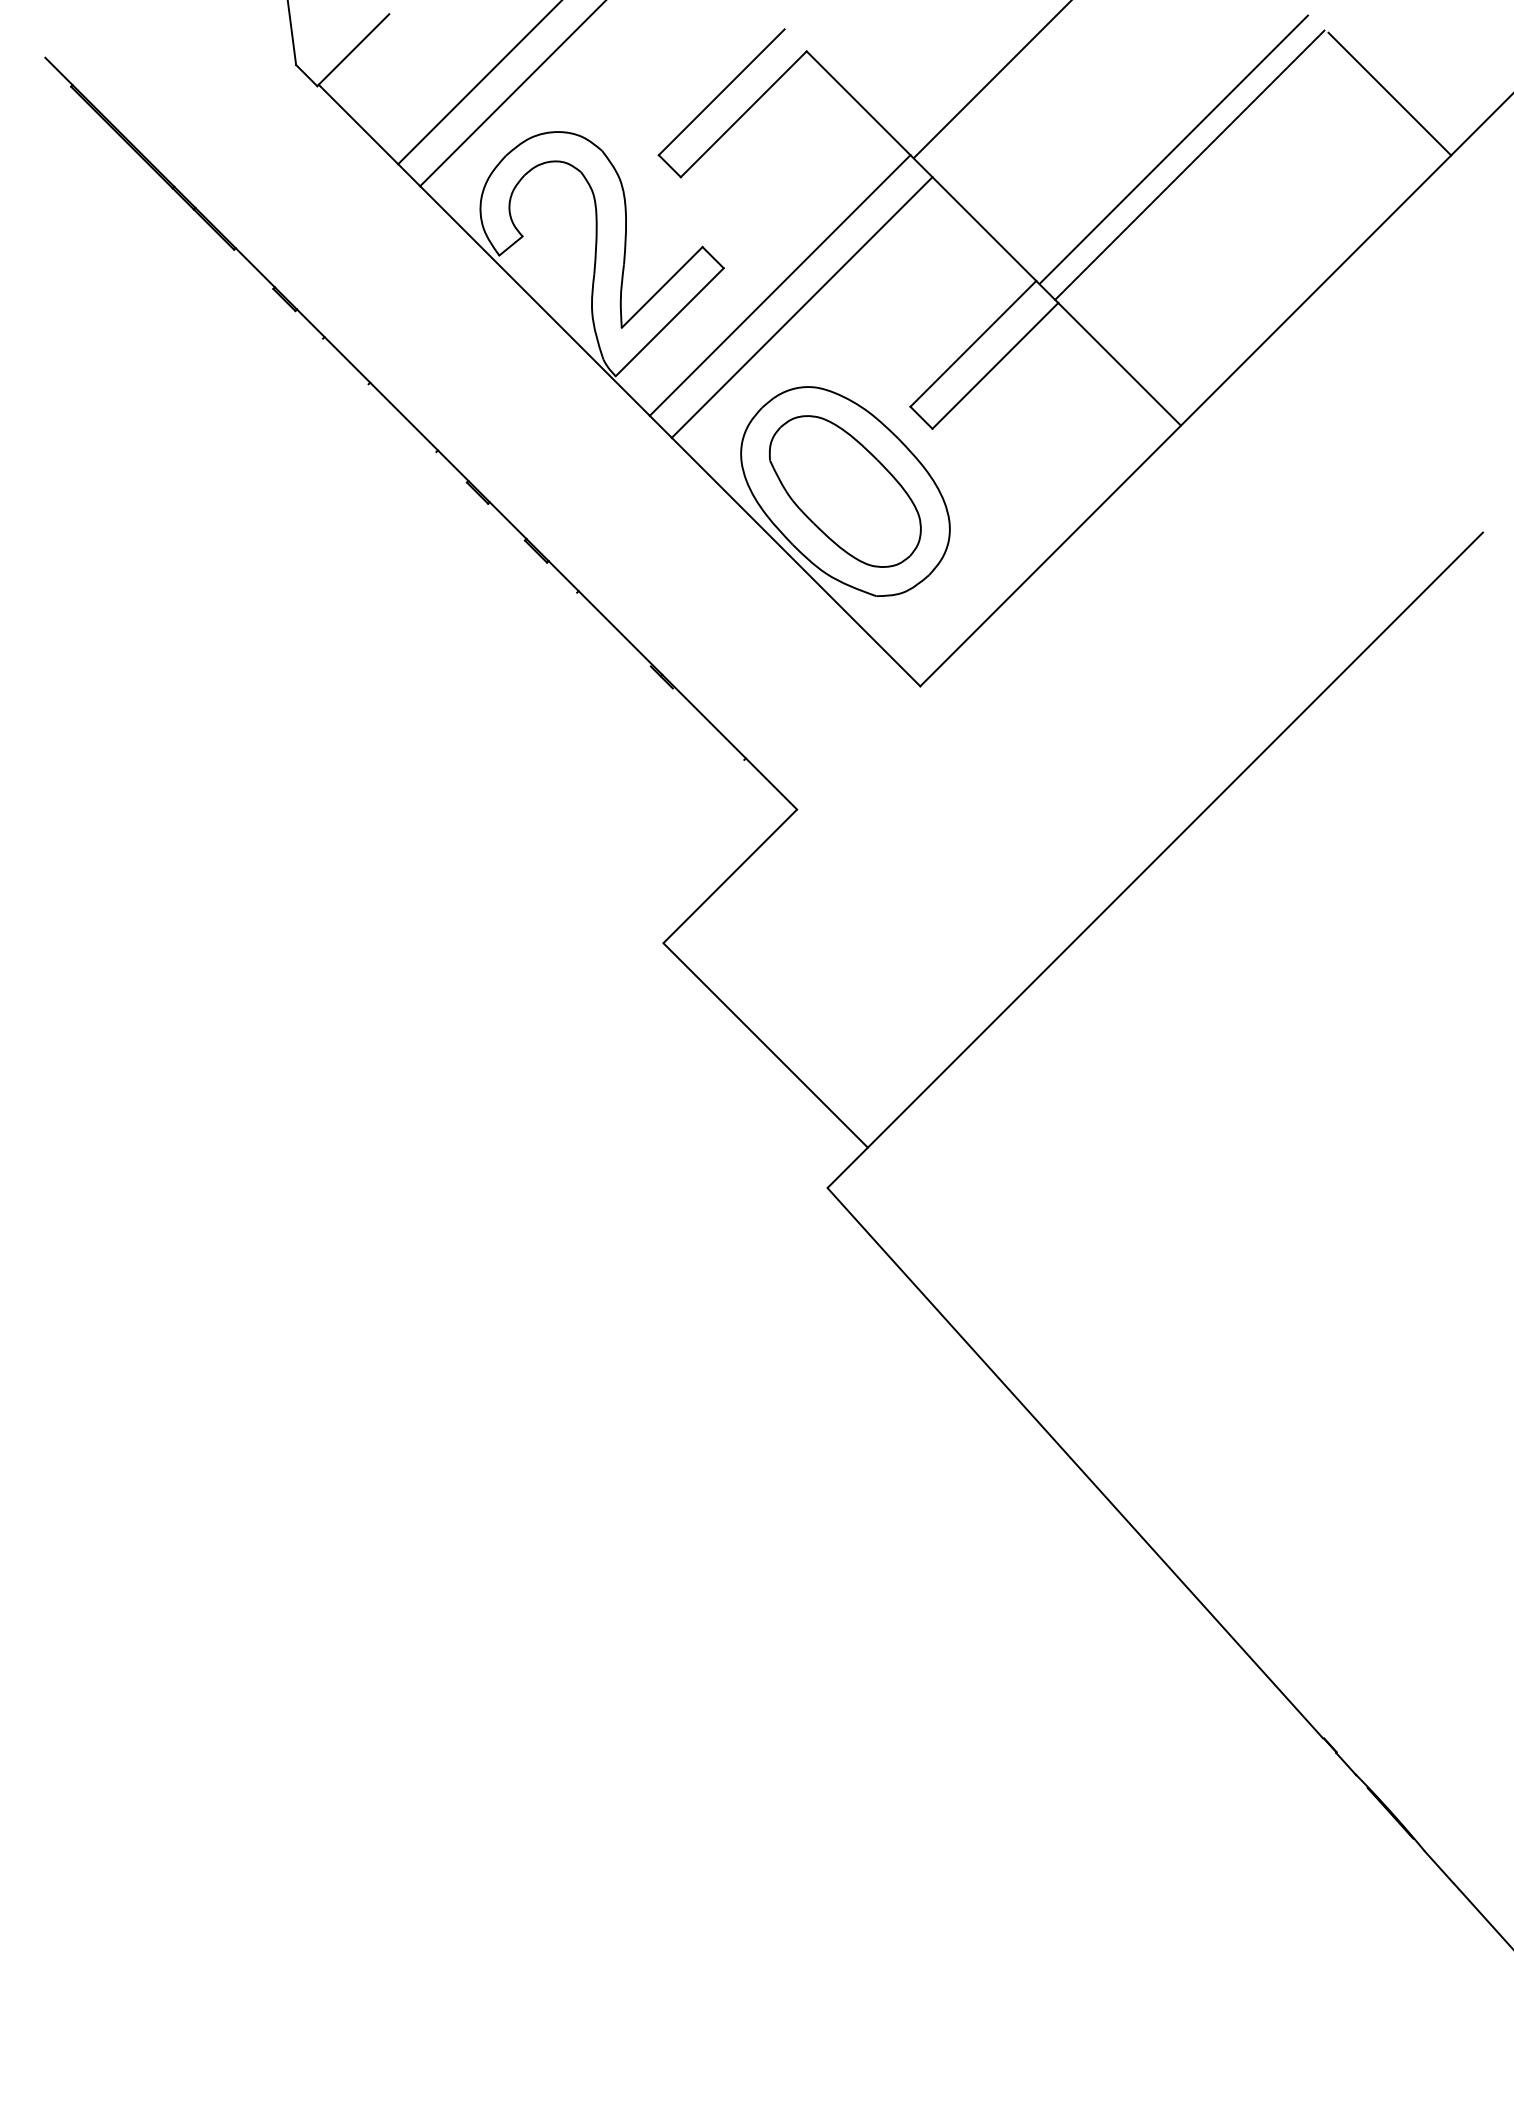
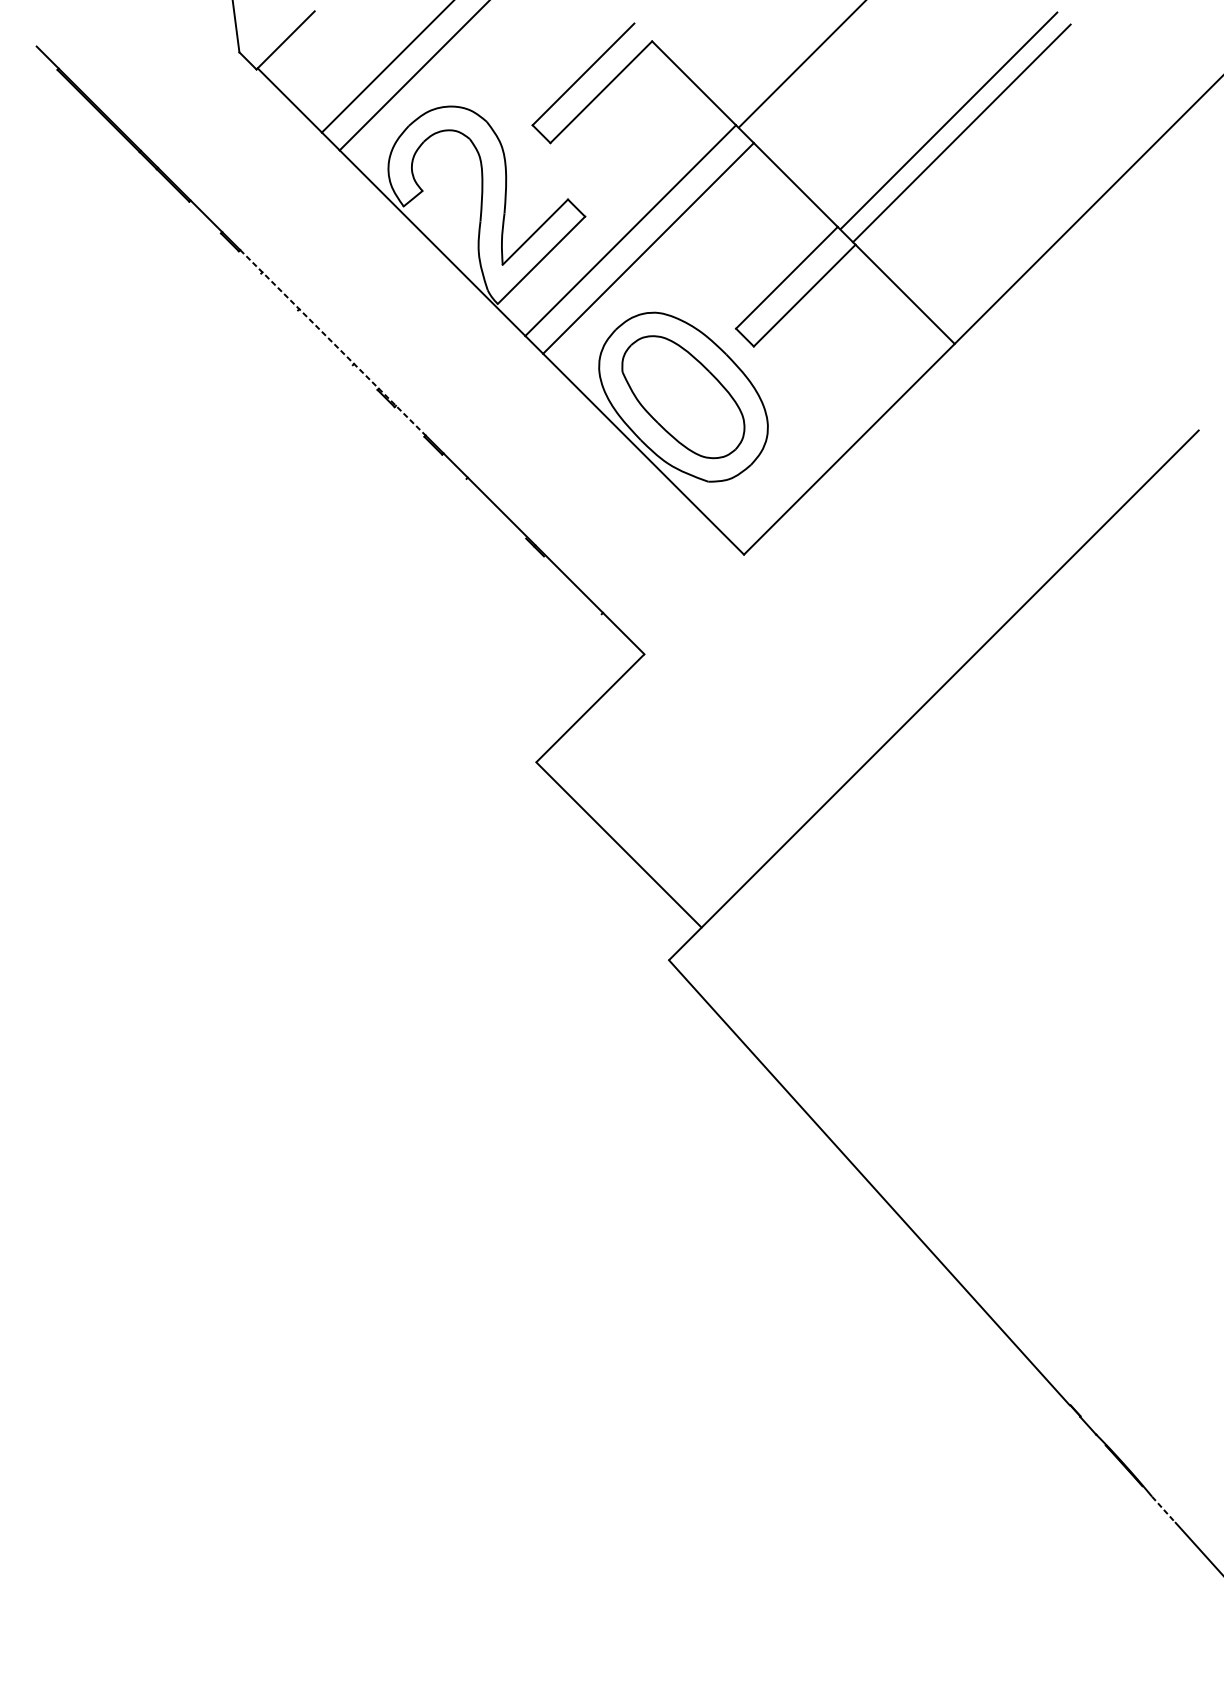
line: (1389, 93) -> (1123, 75), removed
line: (412, 424) -> (333, 342), solid -> dashed
line: (1439, 1867) -> (1163, 1509), solid -> dashed

